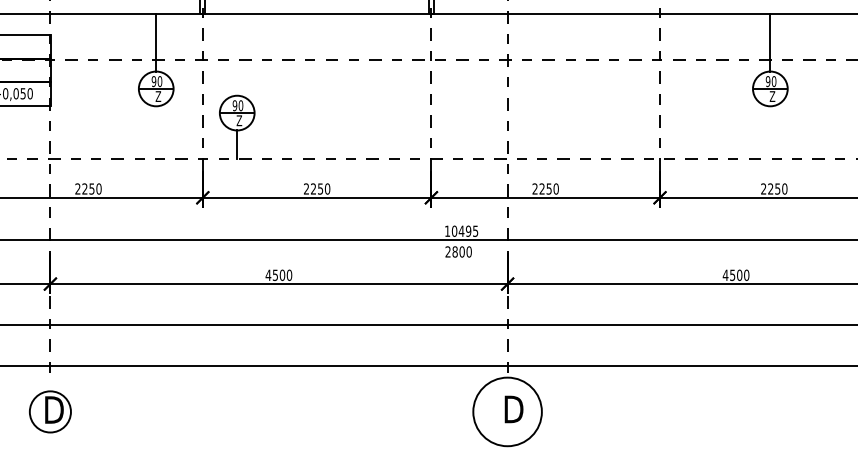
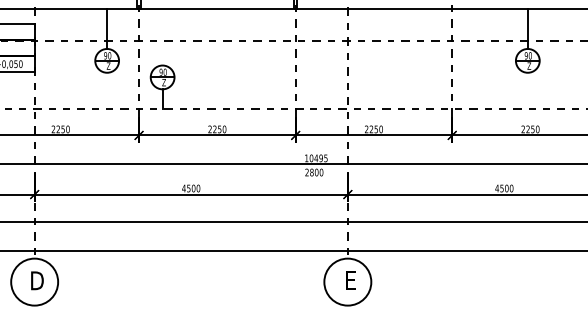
text: (514, 409) -> (352, 280), D -> E
circle: (50, 411) -> (34, 281), size x1.67

